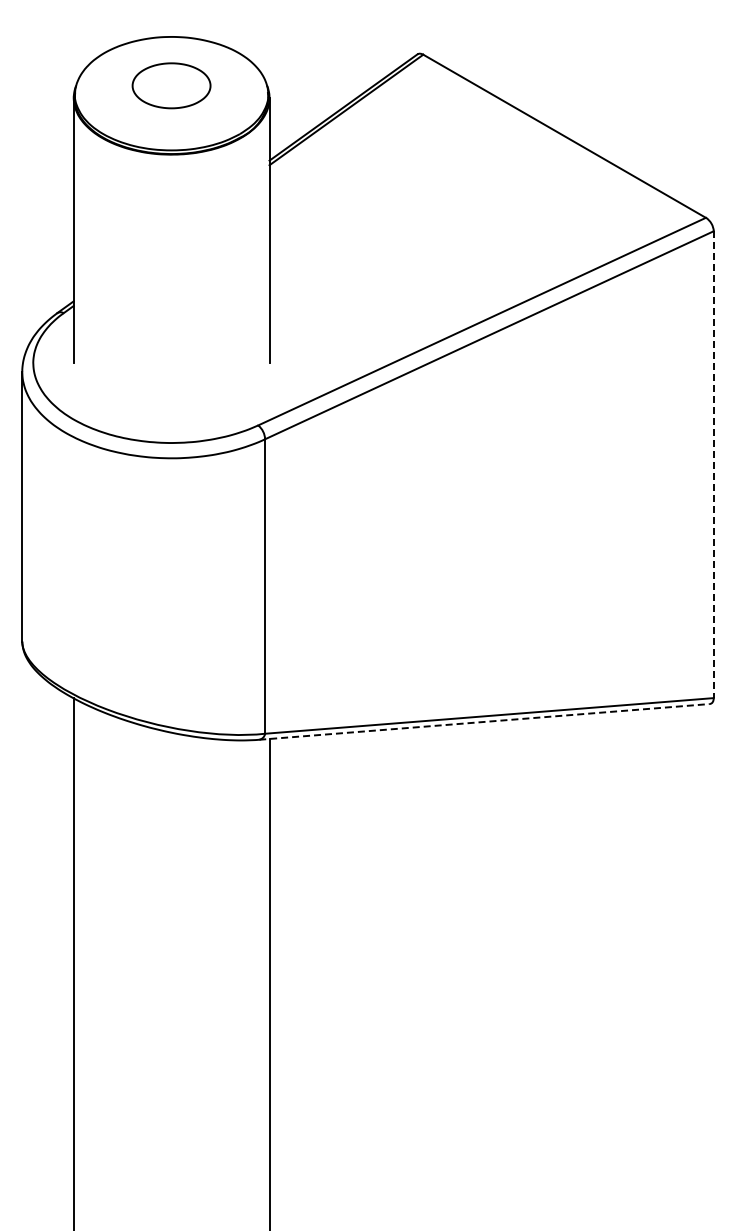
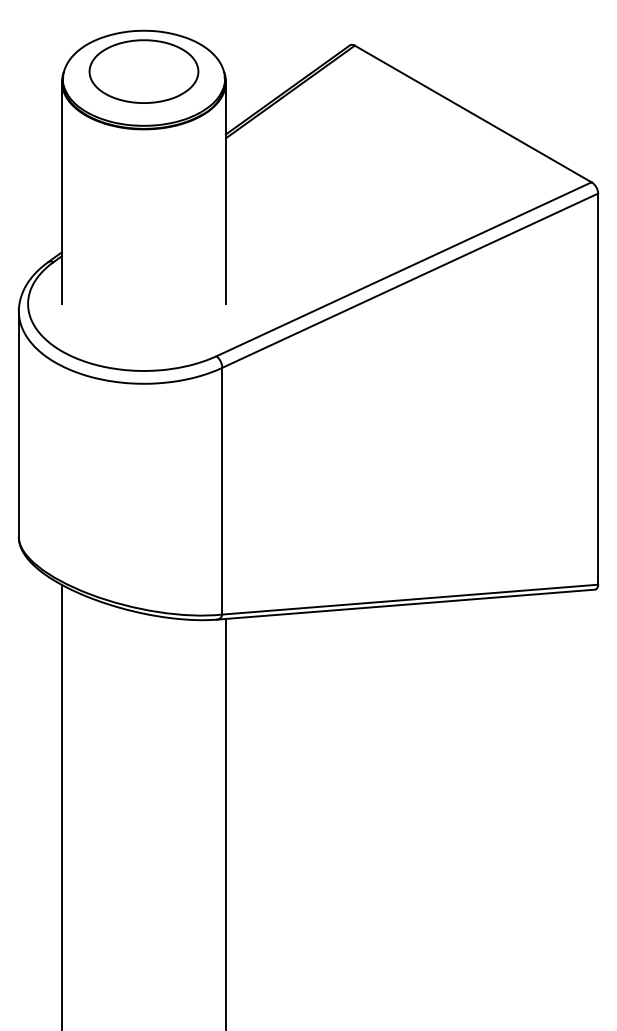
part: (171, 85) -> (143, 71), size x1.67
line: (713, 465) -> (597, 389), dashed -> solid
line: (484, 721) -> (406, 604), dashed -> solid

